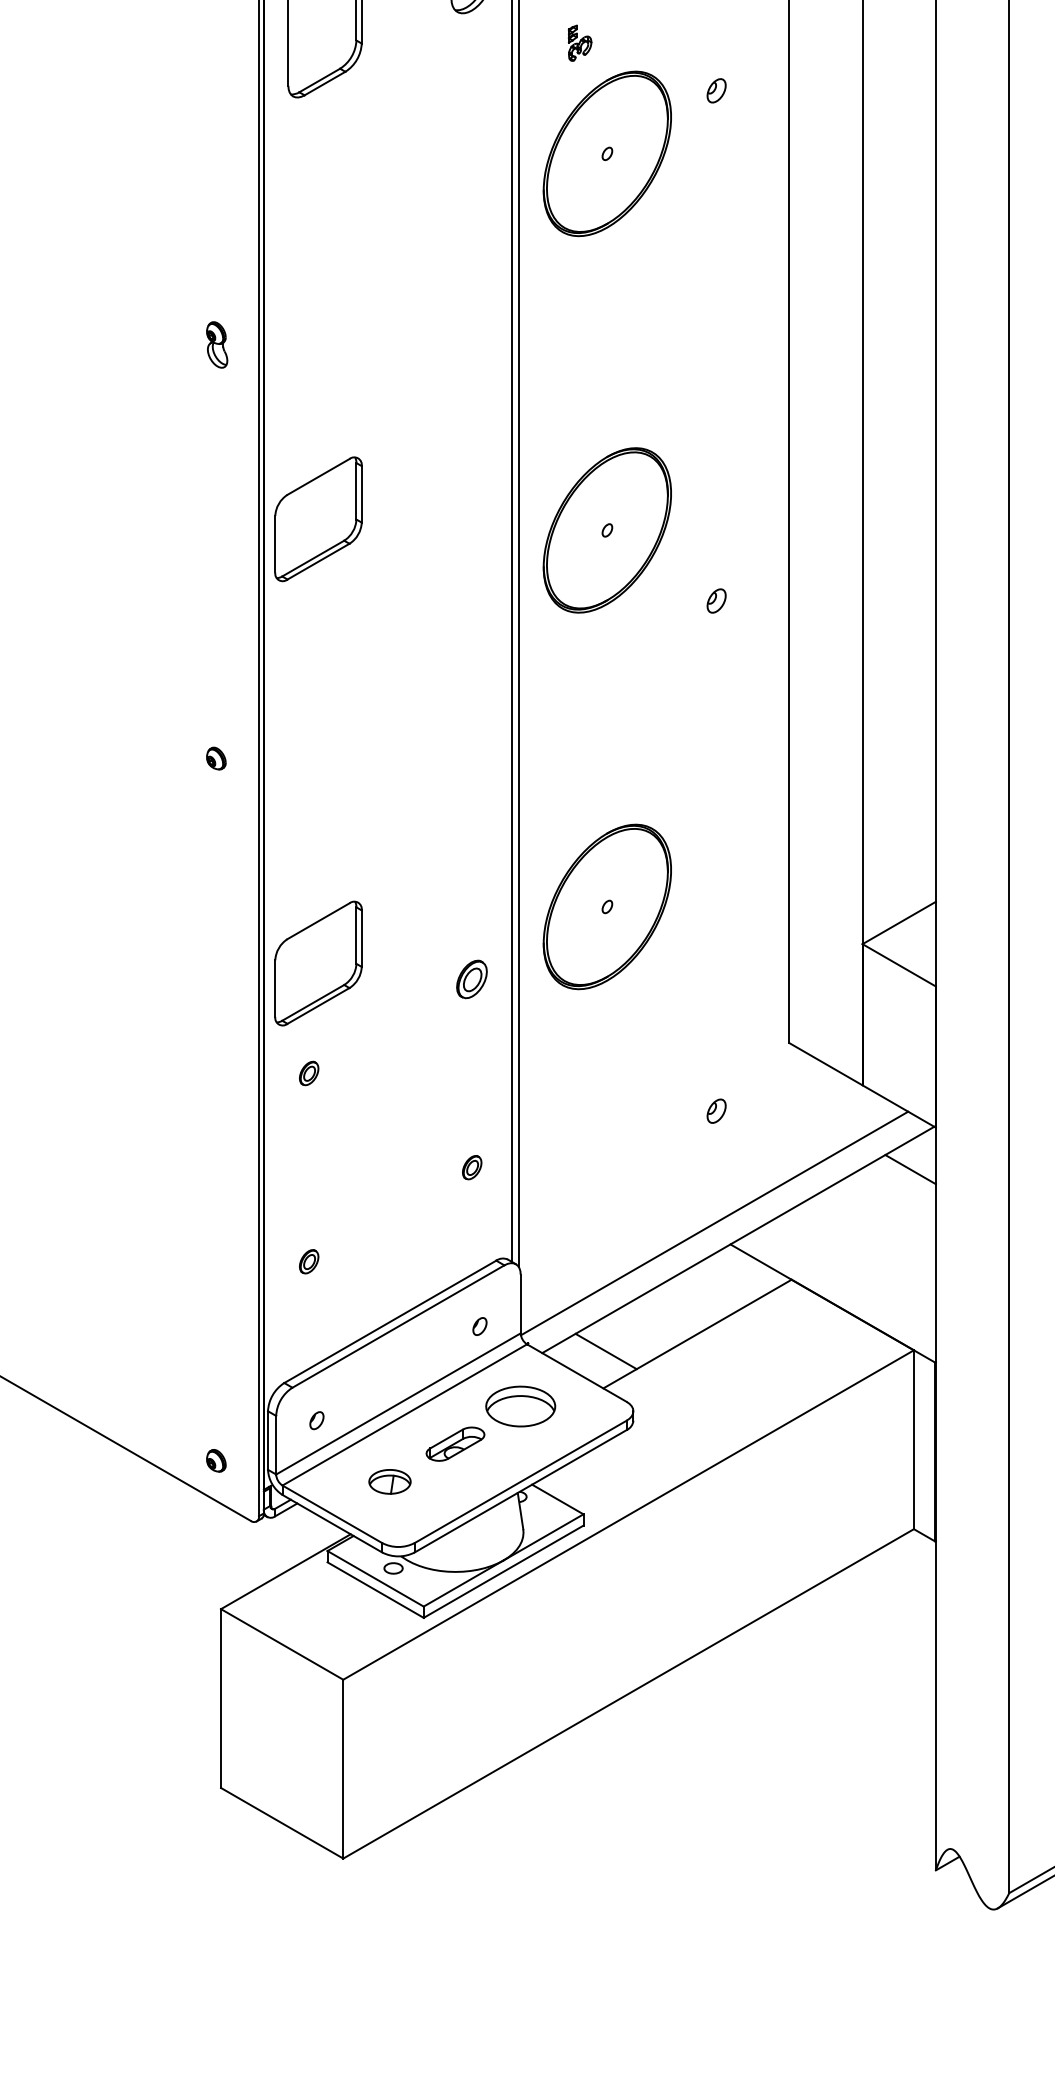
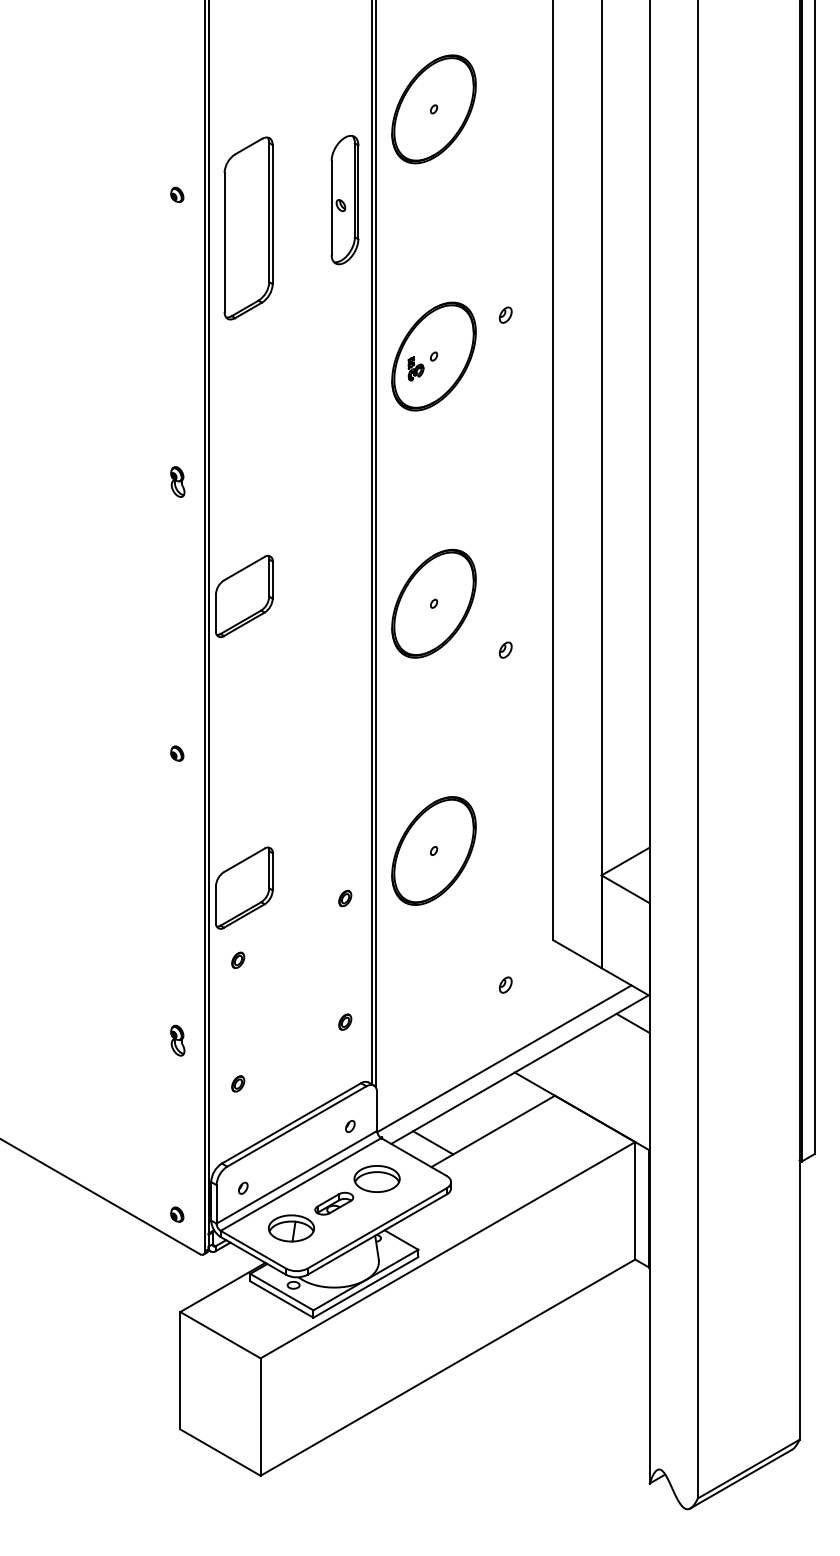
part: (579, 42) -> (415, 368), moved
part: (472, 979) -> (345, 898), size x0.62
part: (216, 1195) -> (177, 1040), added
part: (388, 1481) -> (290, 1228), size x1.67

